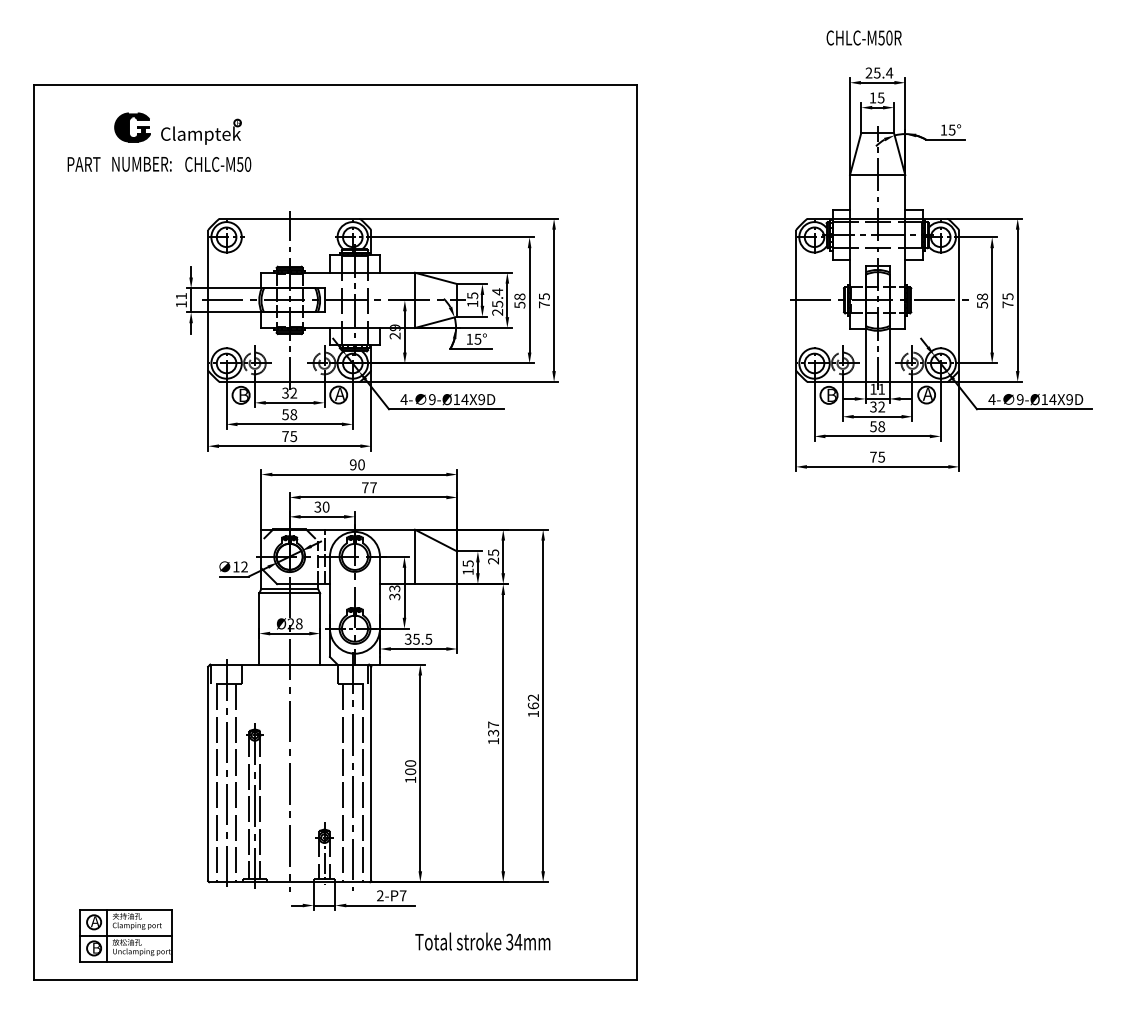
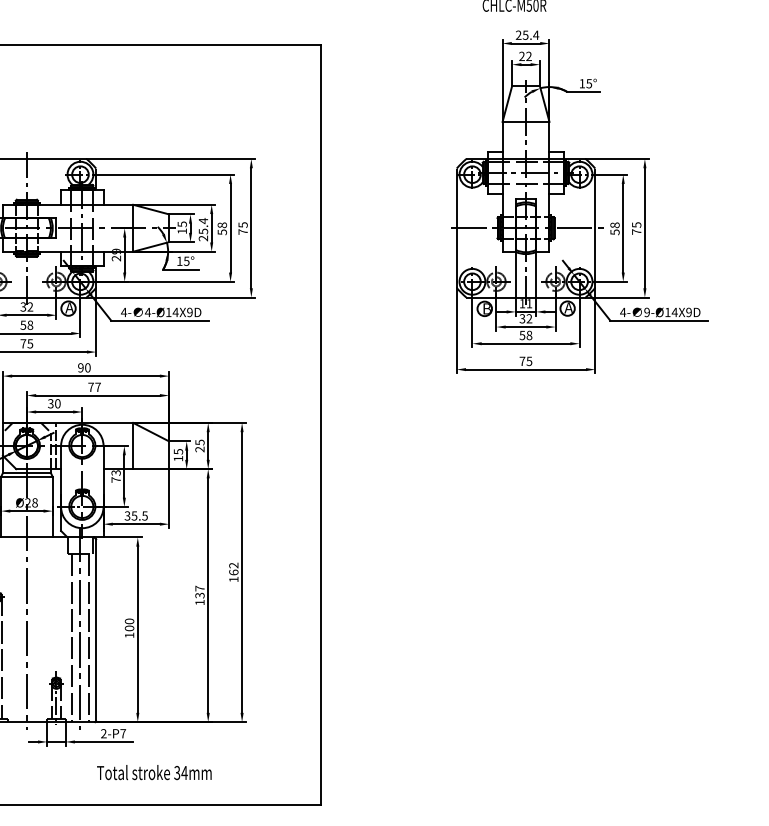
text: (876, 97) -> (525, 56), 15 -> 22
text: (431, 399) -> (147, 312), 9-Ø14X9D -> 4-Ø14X9D
text: (394, 596) -> (115, 479), 33 -> 73
text: (482, 941) -> (154, 772), moved

